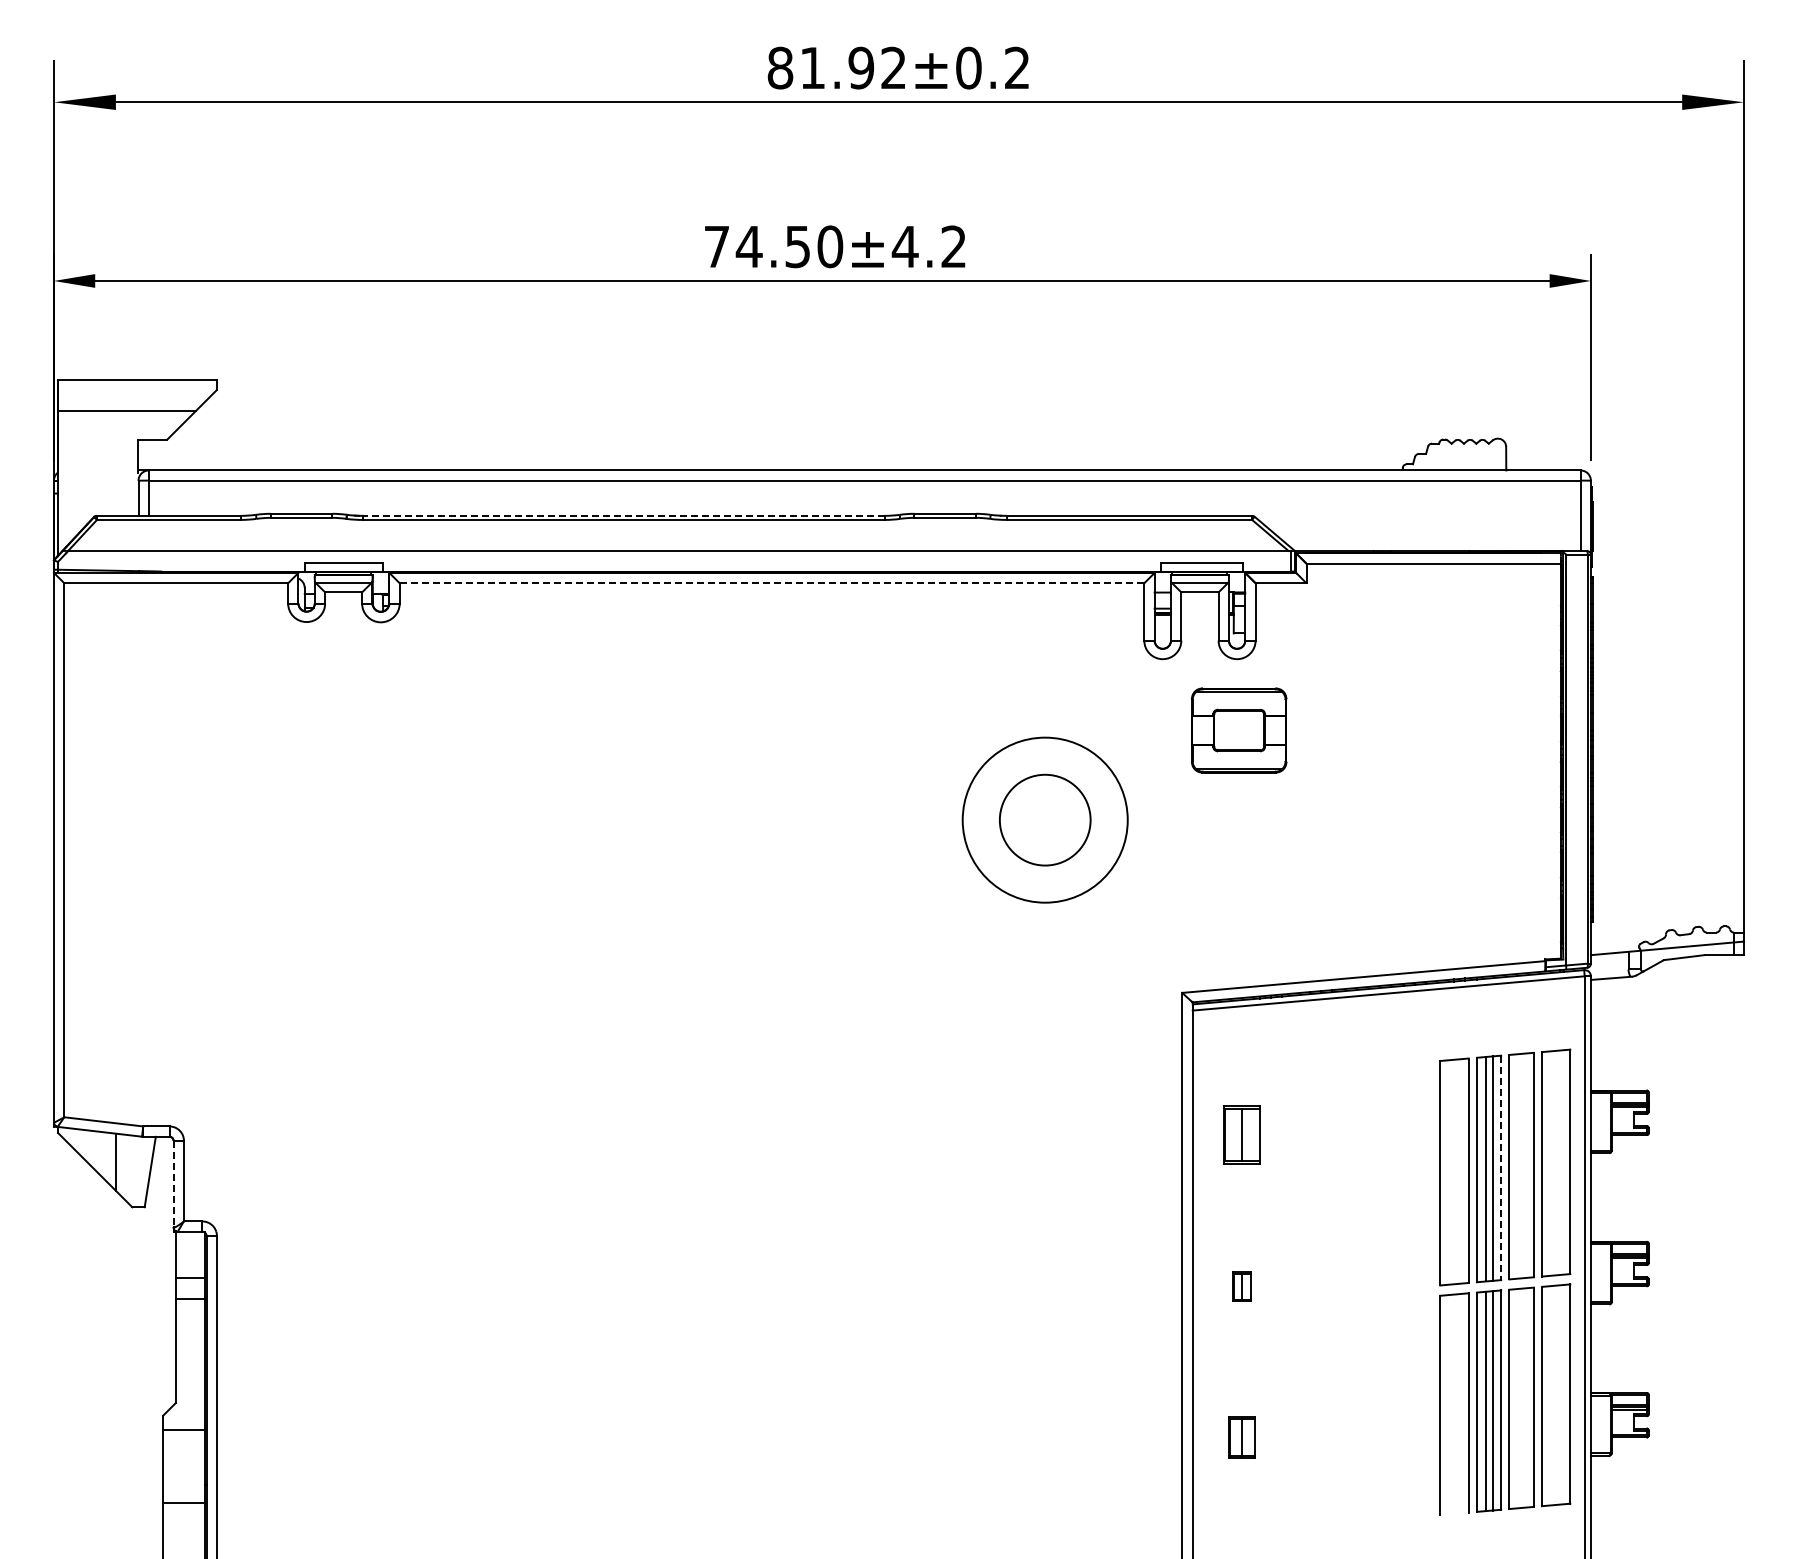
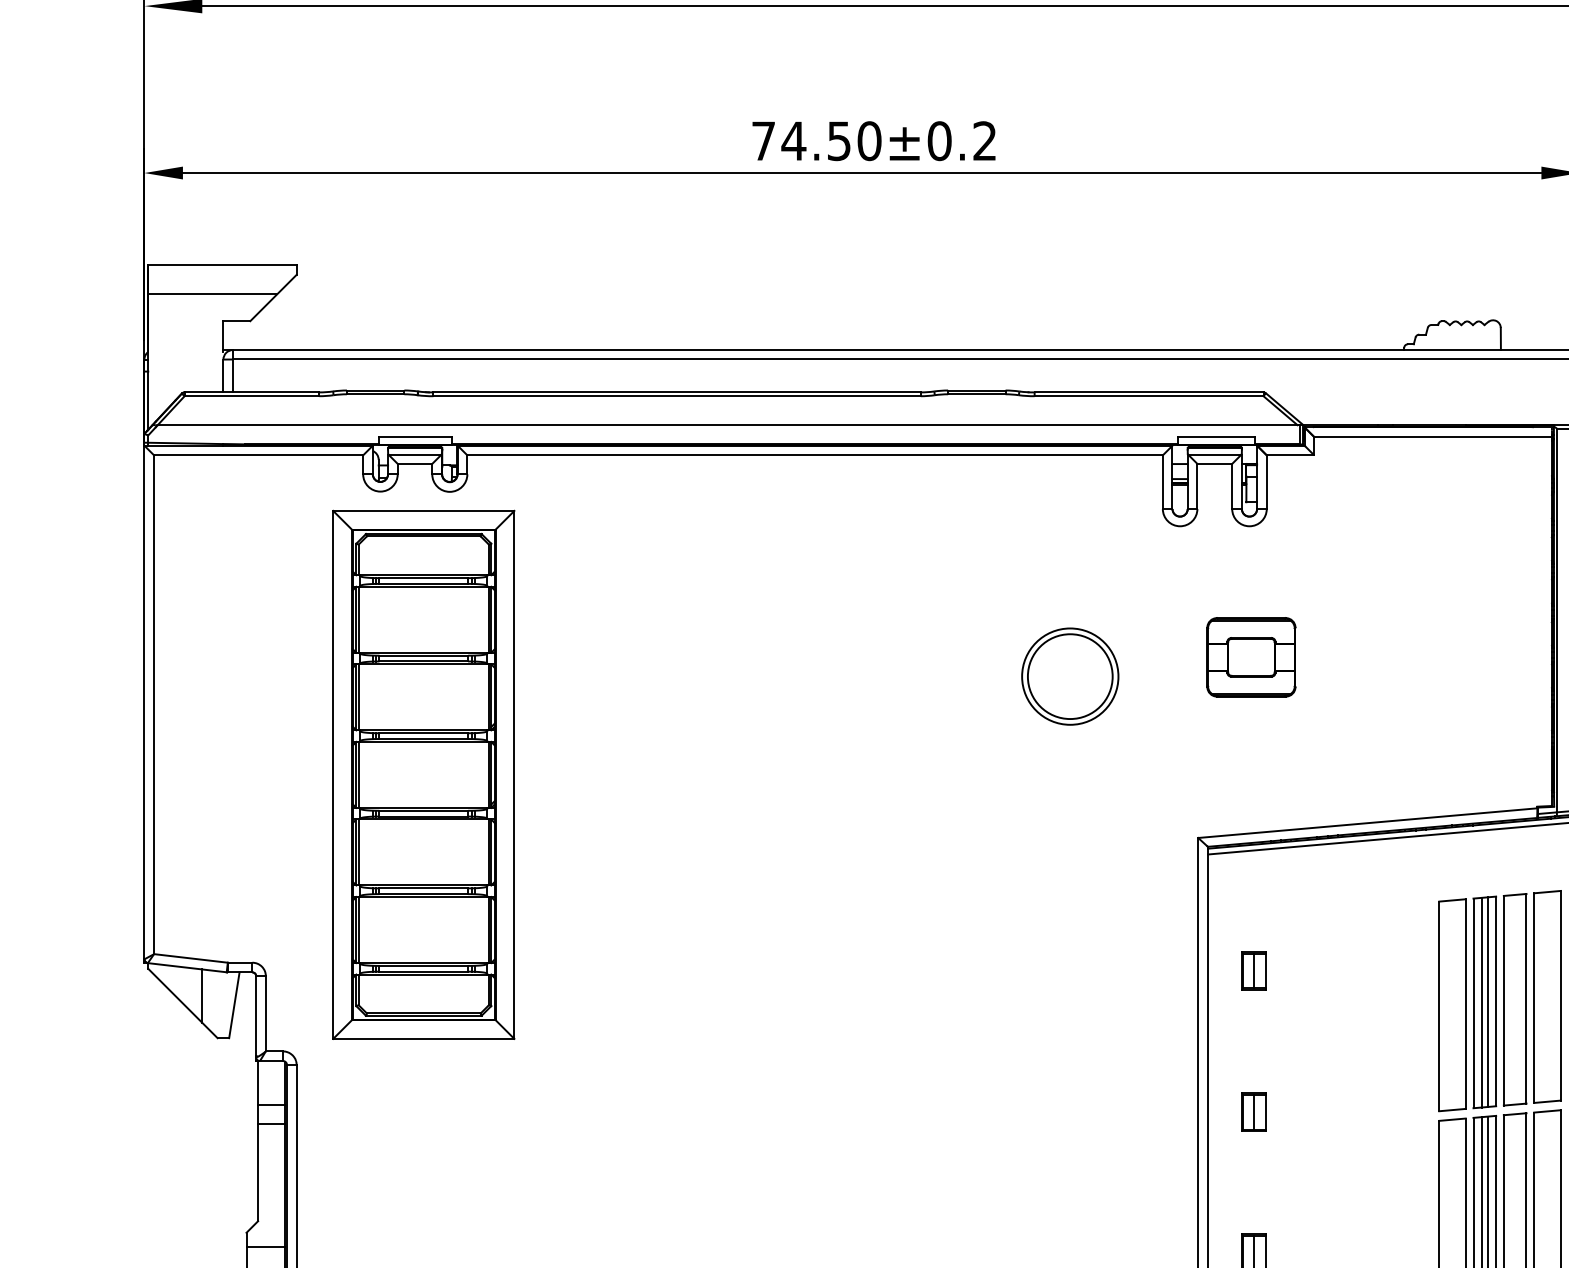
text: (904, 246) -> (938, 140), 74.50±4.2 -> 74.50±0.2
line: (624, 515) -> (677, 392), dashed -> solid
line: (772, 583) -> (815, 455), dashed -> solid
part: (1239, 730) -> (1251, 657), moved
circle: (1044, 819) -> (1069, 676), size x0.62
part: (353, 924) -> (424, 774), added
part: (1241, 1135) -> (1253, 971), size x0.71
line: (1501, 1168) -> (1496, 1001), dashed -> solid
line: (173, 1183) -> (256, 1015), dashed -> solid
part: (1241, 1286) -> (1253, 1112), size x1.43

